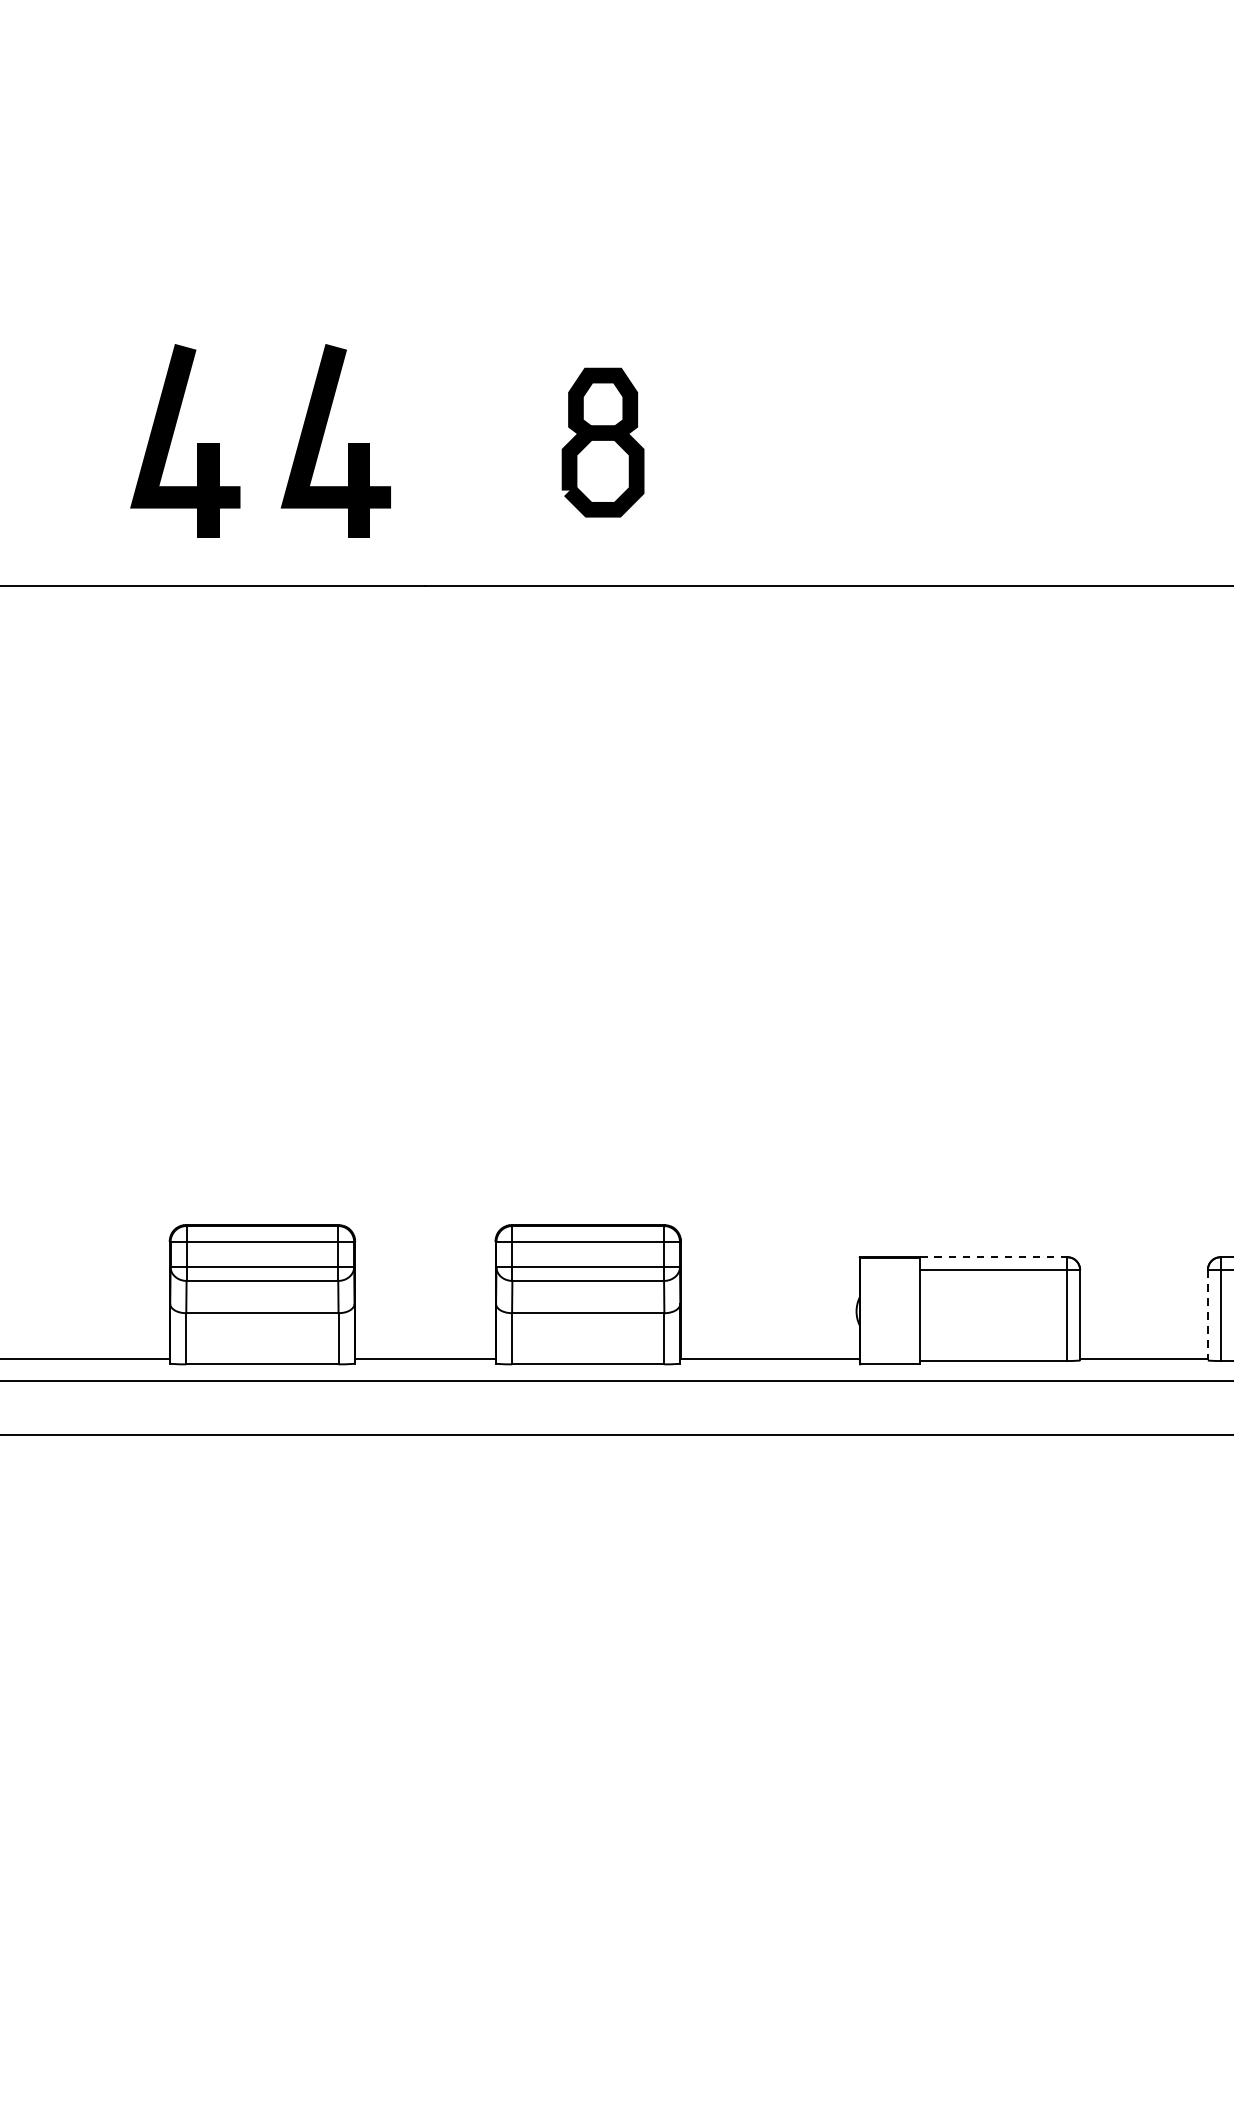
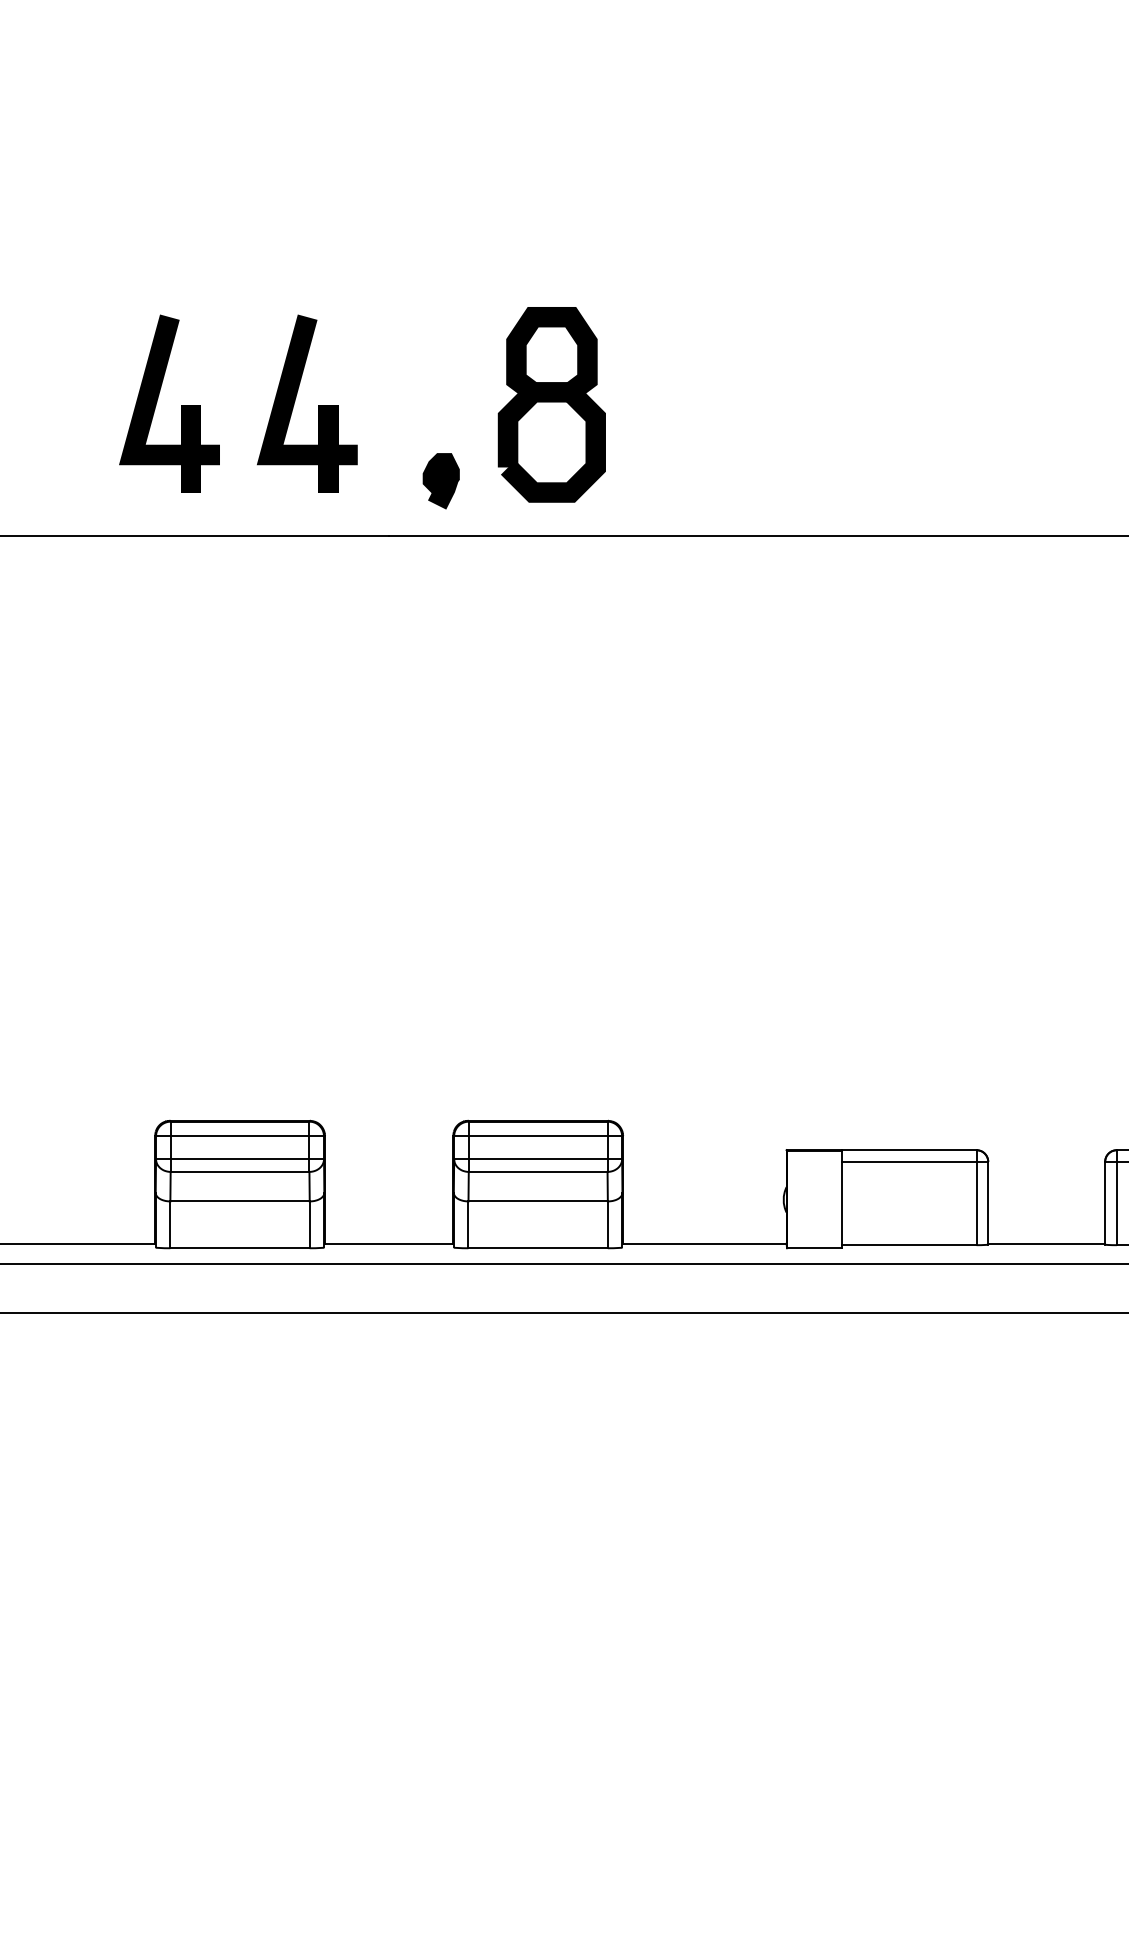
part: (602, 442) -> (551, 404), size x1.43
part: (481, 526) -> (440, 481), added
line: (994, 1257) -> (909, 1150), dashed -> solid
line: (1208, 1315) -> (1105, 1203), dashed -> solid

